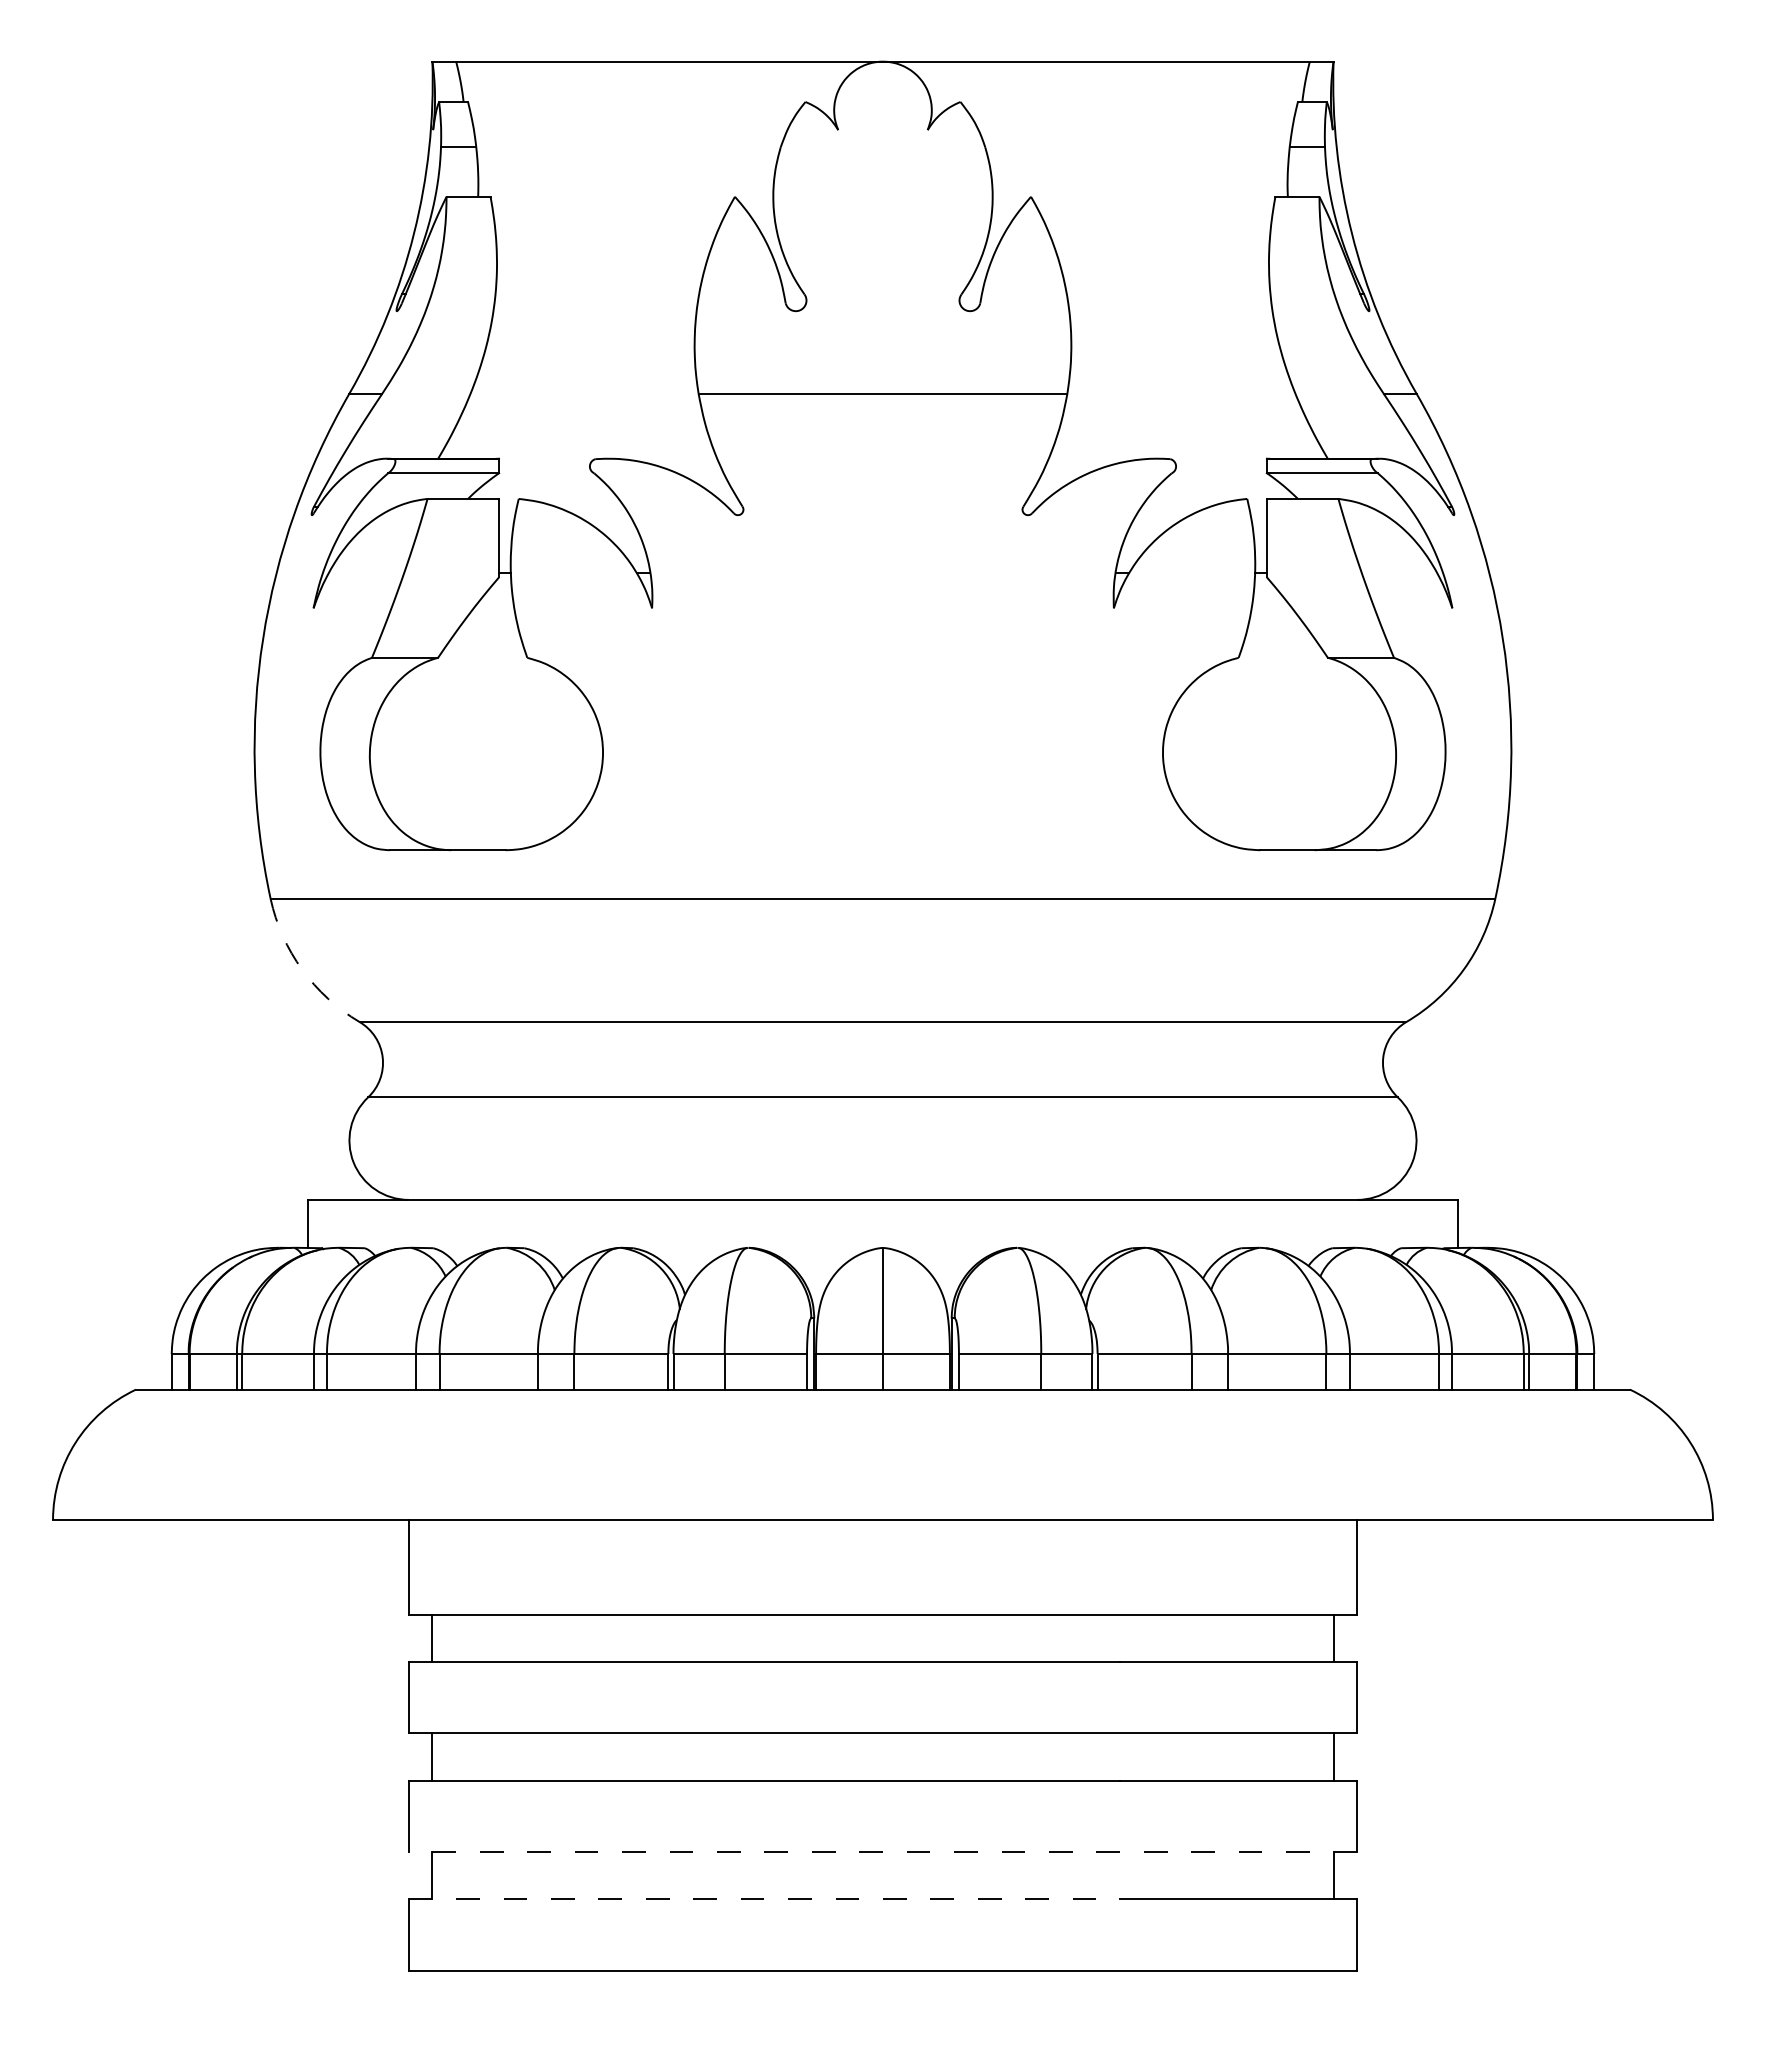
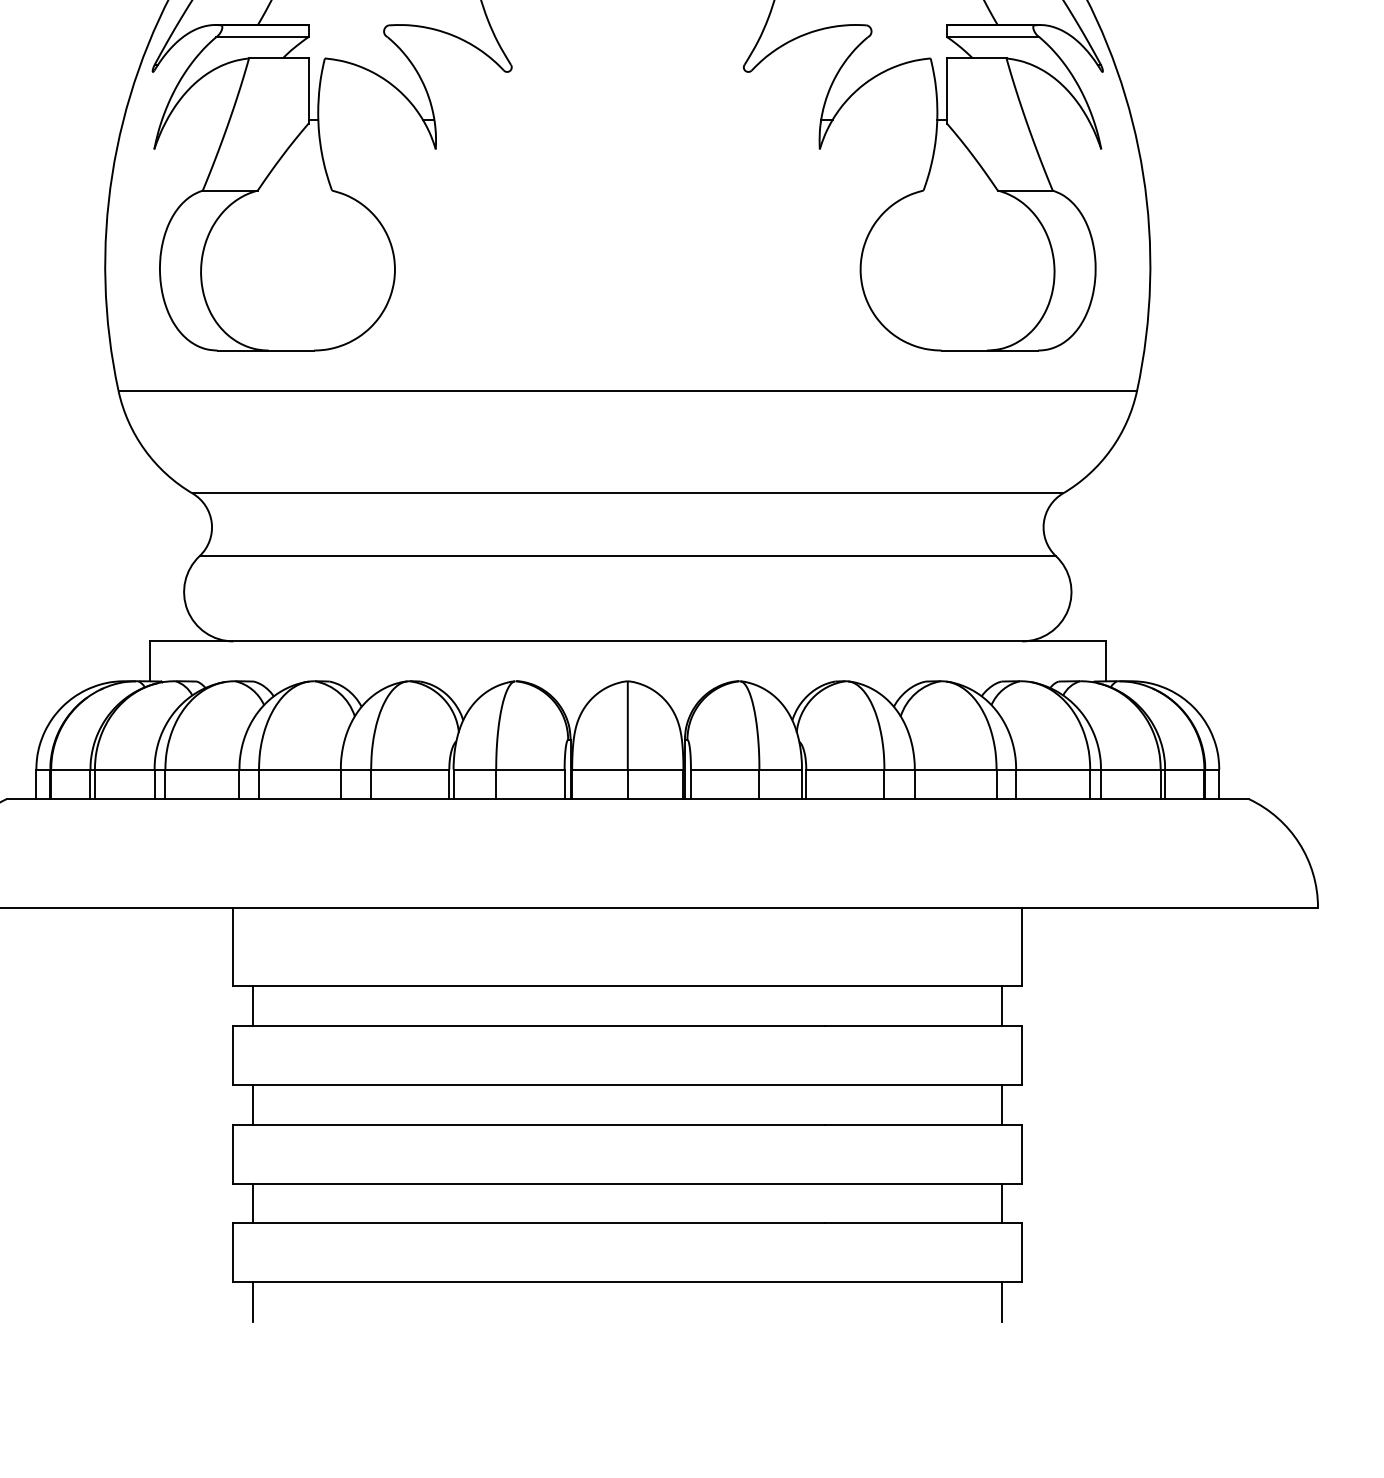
arc: (302, 969) -> (145, 449), dashed -> solid
line: (882, 1852) -> (627, 1184), dashed -> solid
line: (764, 1899) -> (529, 1223), dashed -> solid
line: (432, 1994) -> (253, 1302), added
line: (1333, 1994) -> (1002, 1302), added

